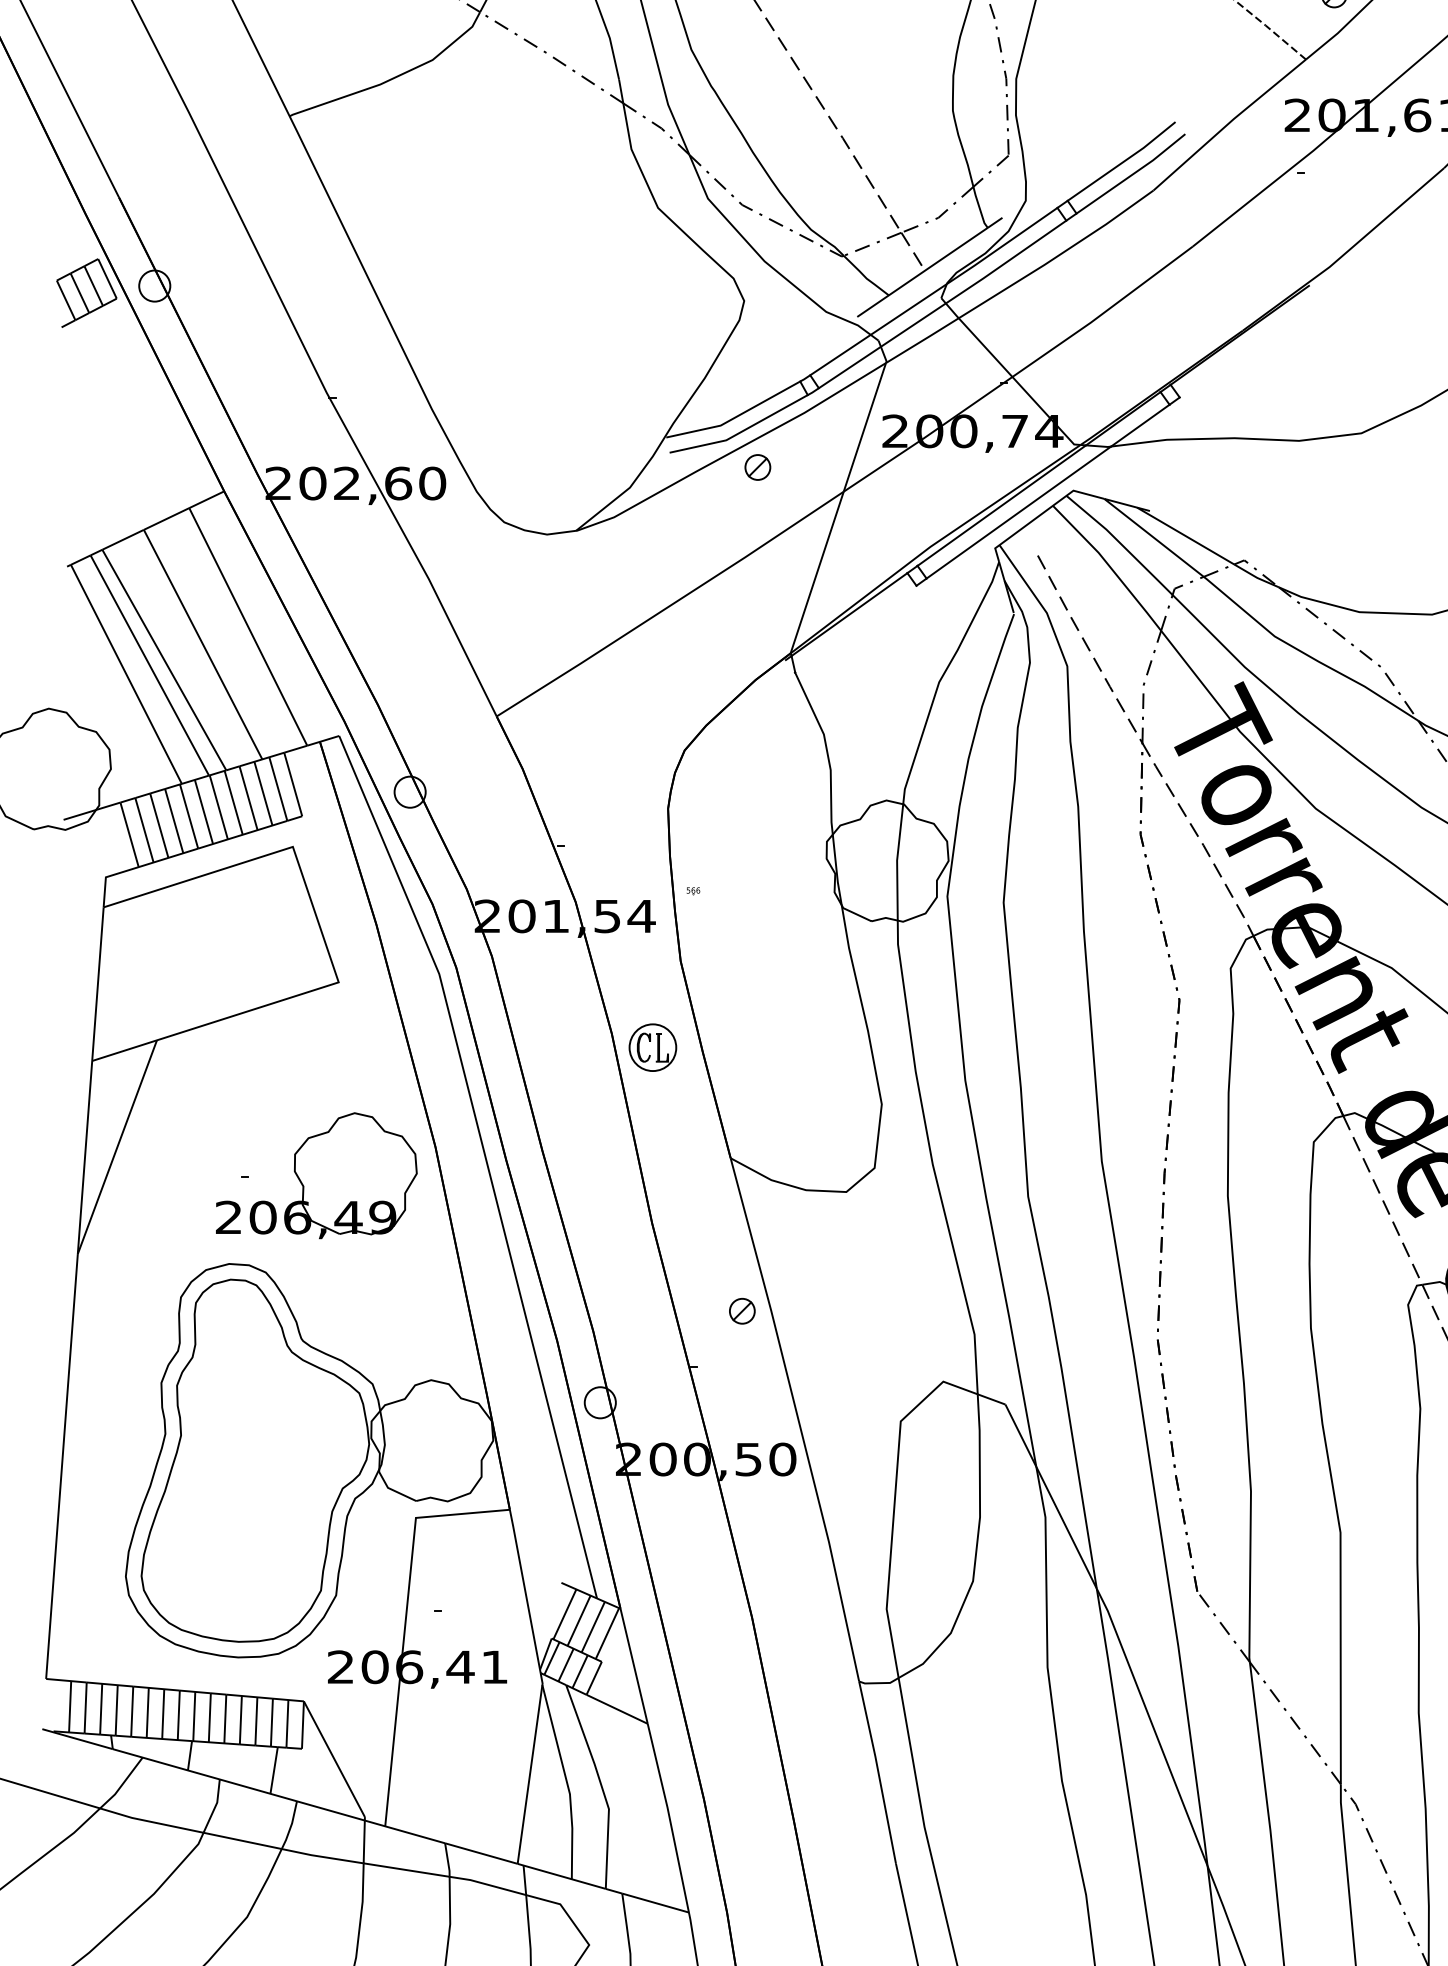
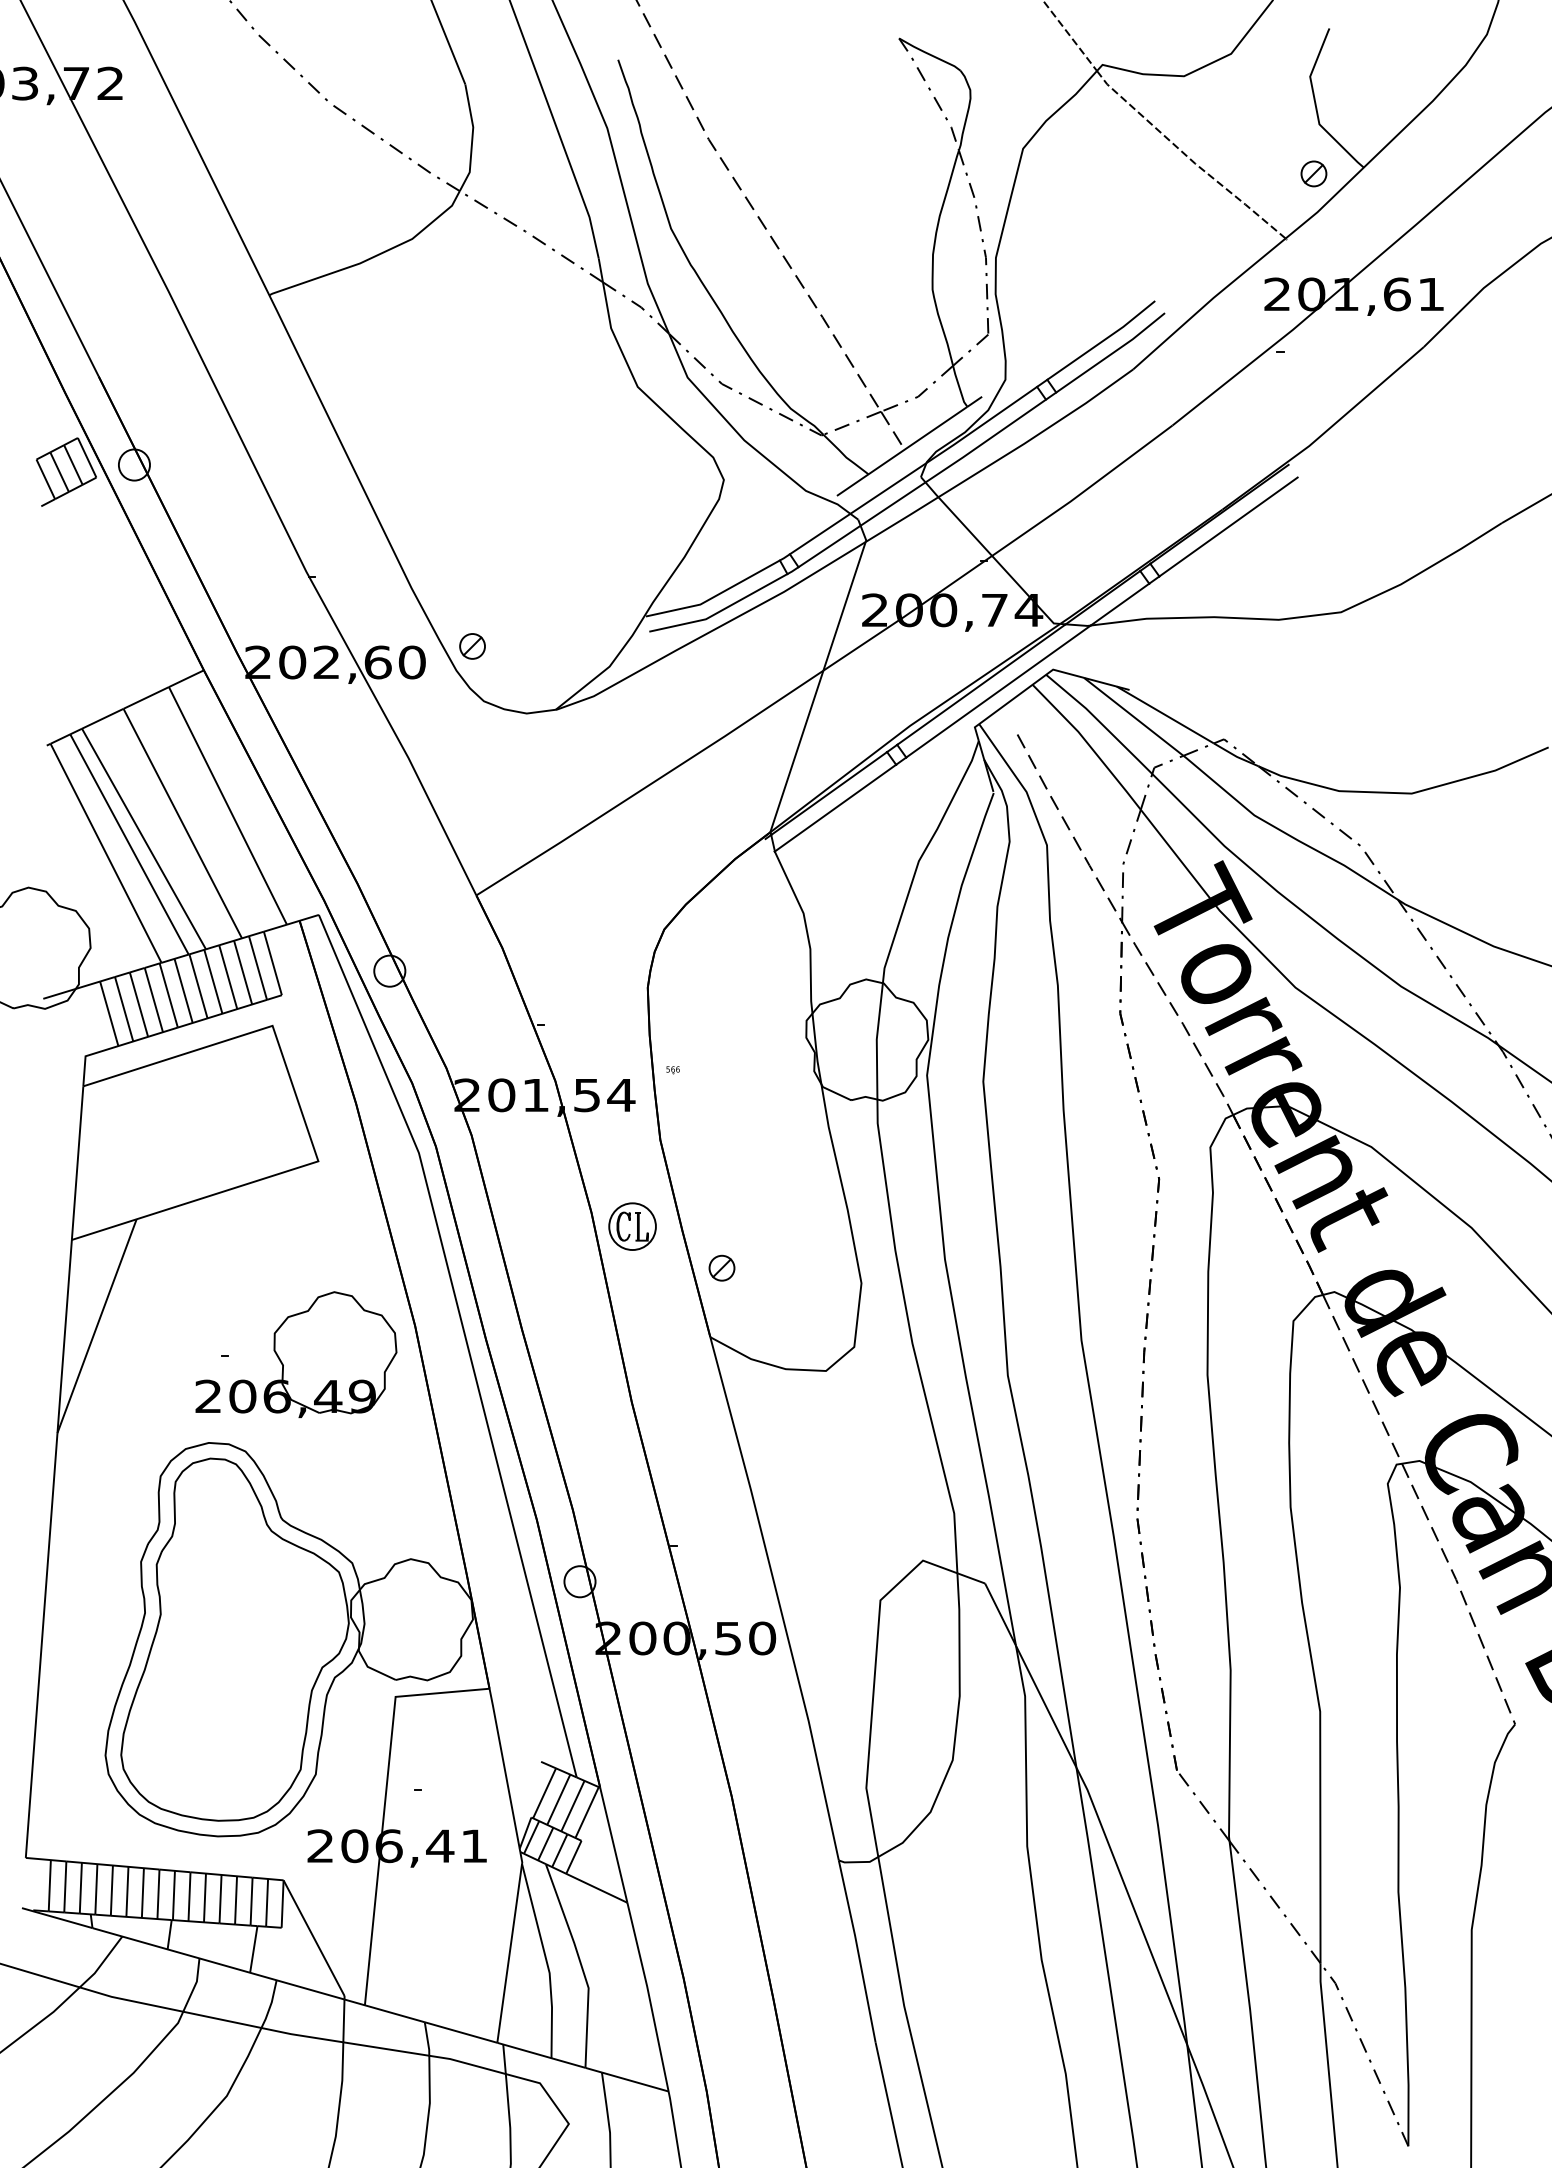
line: (1248, 347) -> (1228, 526), added
part: (757, 467) -> (472, 646), moved
line: (855, 628) -> (835, 807), added
part: (741, 1310) -> (721, 1267), moved

